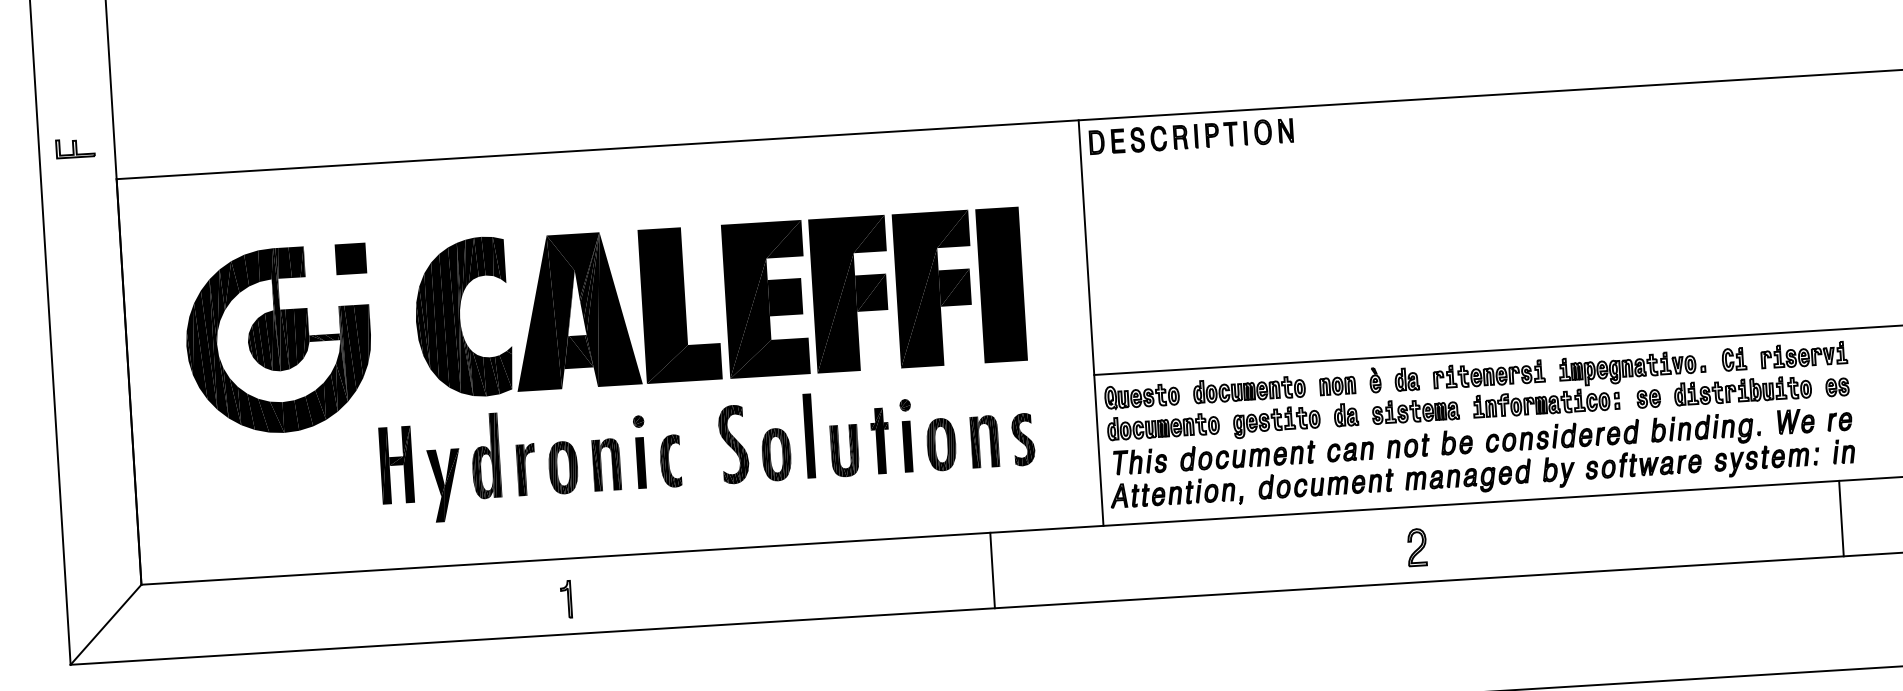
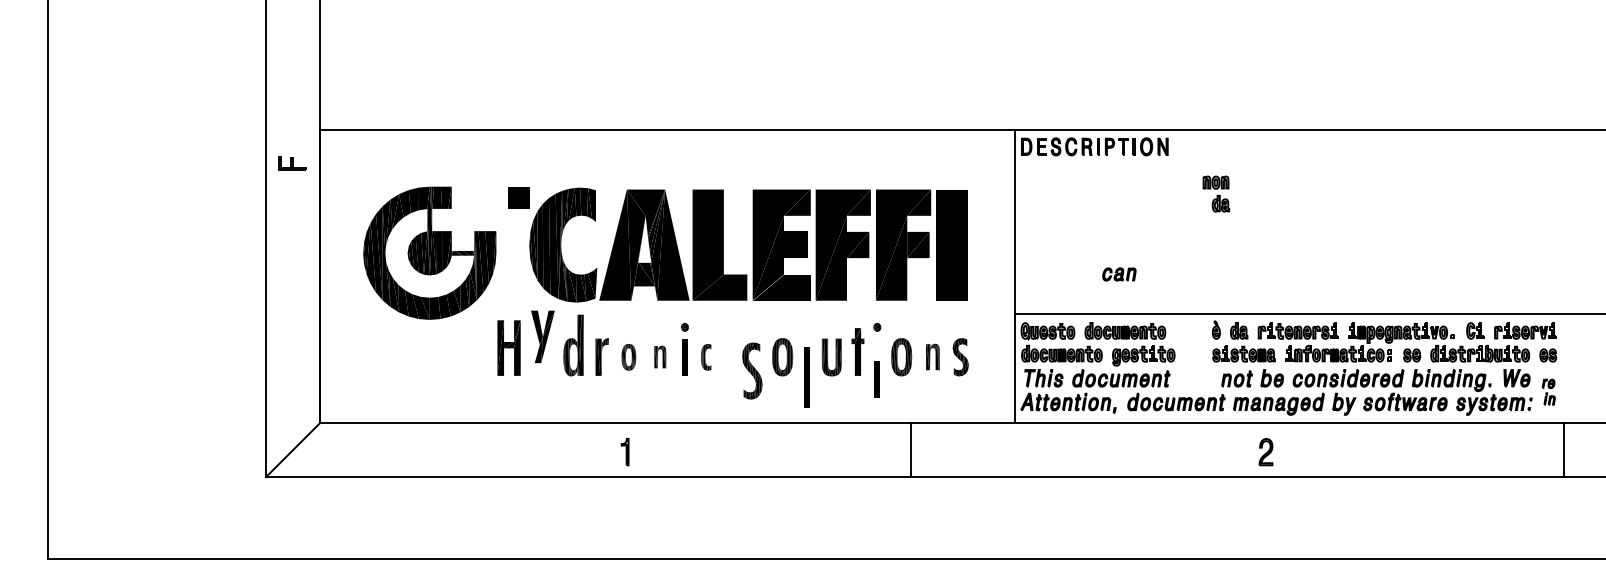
part: (75, 148) -> (292, 163), moved
part: (349, 258) -> (518, 197), moved
part: (1339, 401) -> (1216, 193), moved
part: (808, 436) -> (806, 377), moved
part: (1840, 437) -> (1548, 391), size x0.7
part: (984, 440) -> (932, 356), size x0.7
part: (733, 443) -> (752, 370), moved
part: (906, 447) -> (876, 379), moved
part: (1350, 451) -> (1119, 274), moved
part: (669, 461) -> (705, 357), size x0.7
part: (607, 464) -> (660, 356), size x0.6
part: (562, 468) -> (628, 357), size x0.7
part: (444, 485) -> (542, 336), moved
line: (1841, 517) -> (1564, 449), moved
part: (1416, 548) -> (1265, 452), moved
line: (992, 569) -> (910, 449), moved

